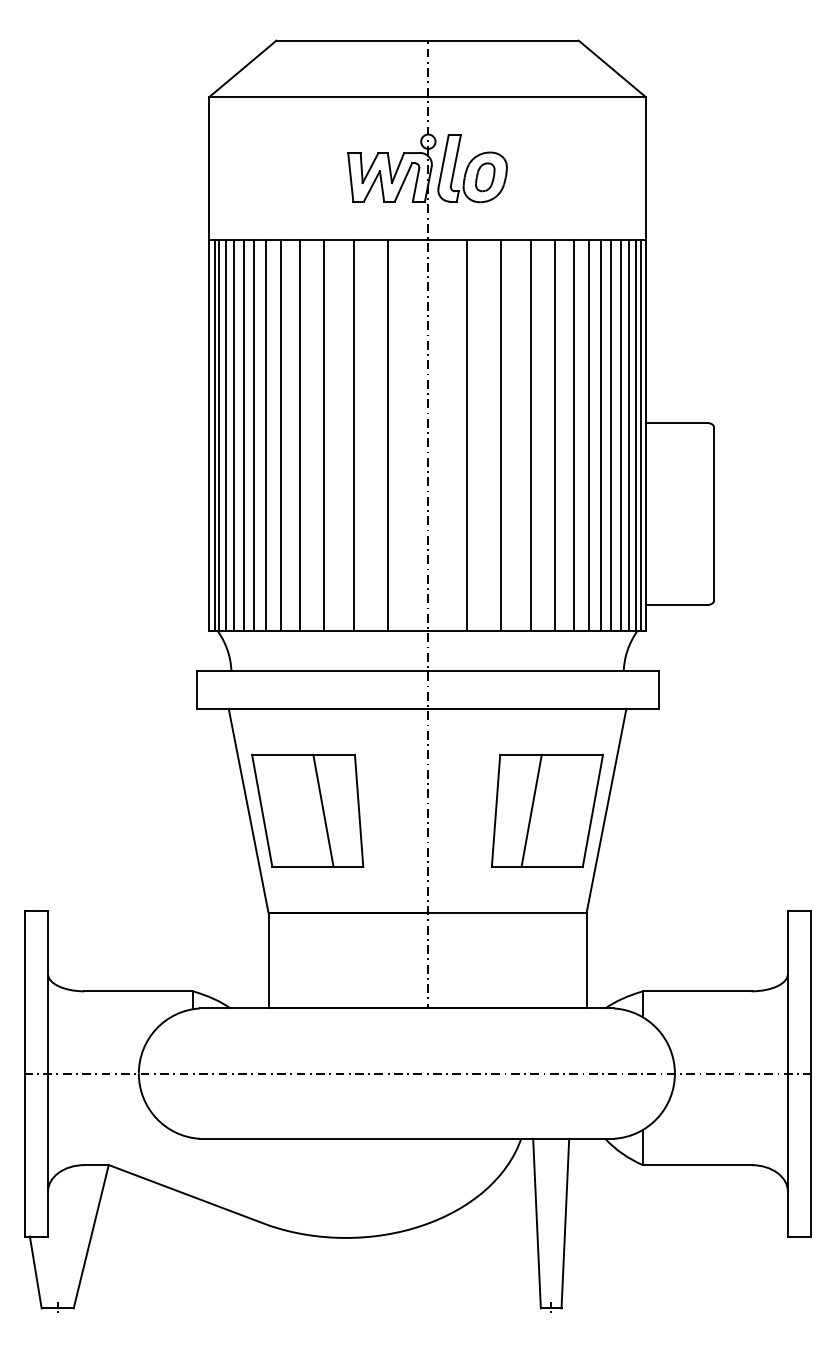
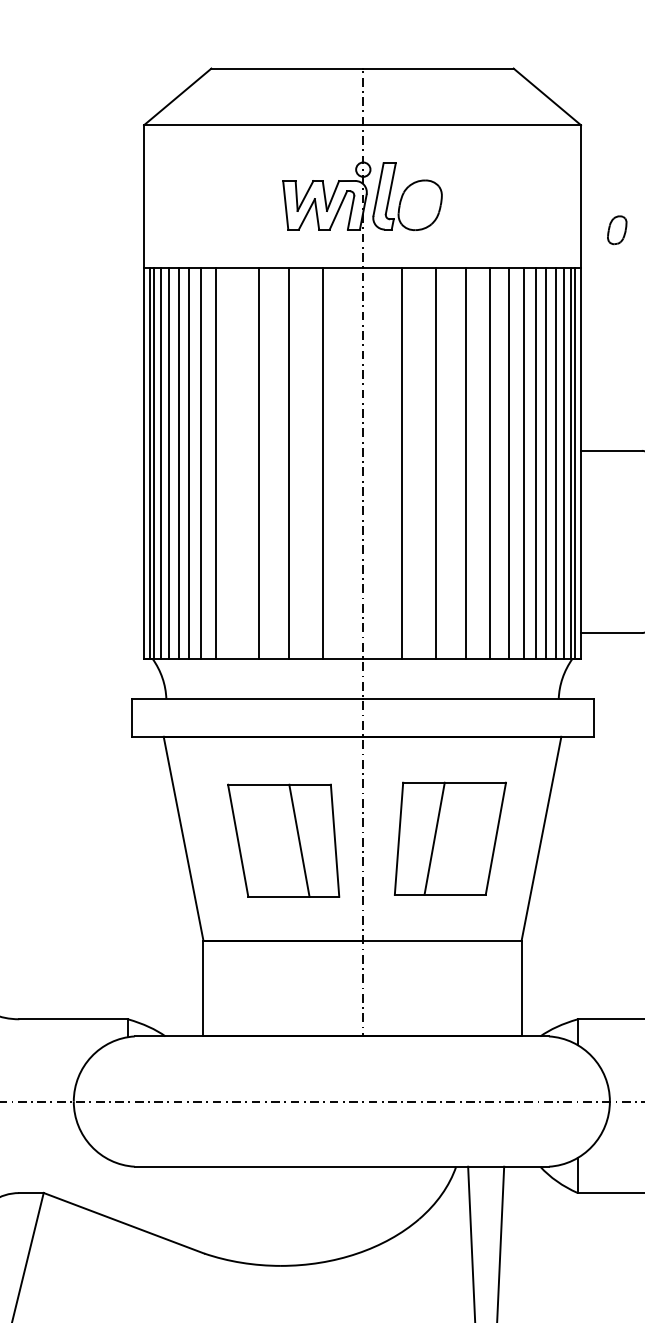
part: (485, 177) -> (617, 230), moved
line: (300, 434) -> (235, 462), removed
part: (307, 810) -> (283, 840), moved
part: (547, 810) -> (450, 838), moved

